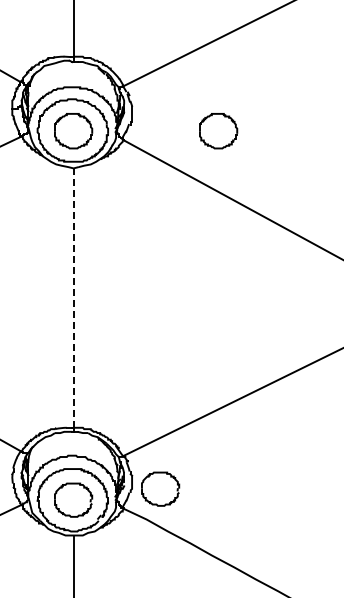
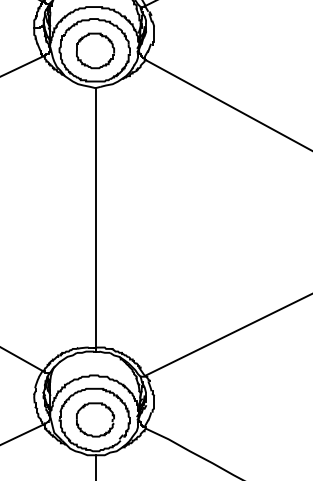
part: (218, 131) -> (240, 51), removed
line: (73, 298) -> (95, 218), dashed -> solid
part: (160, 488) -> (182, 408), removed

